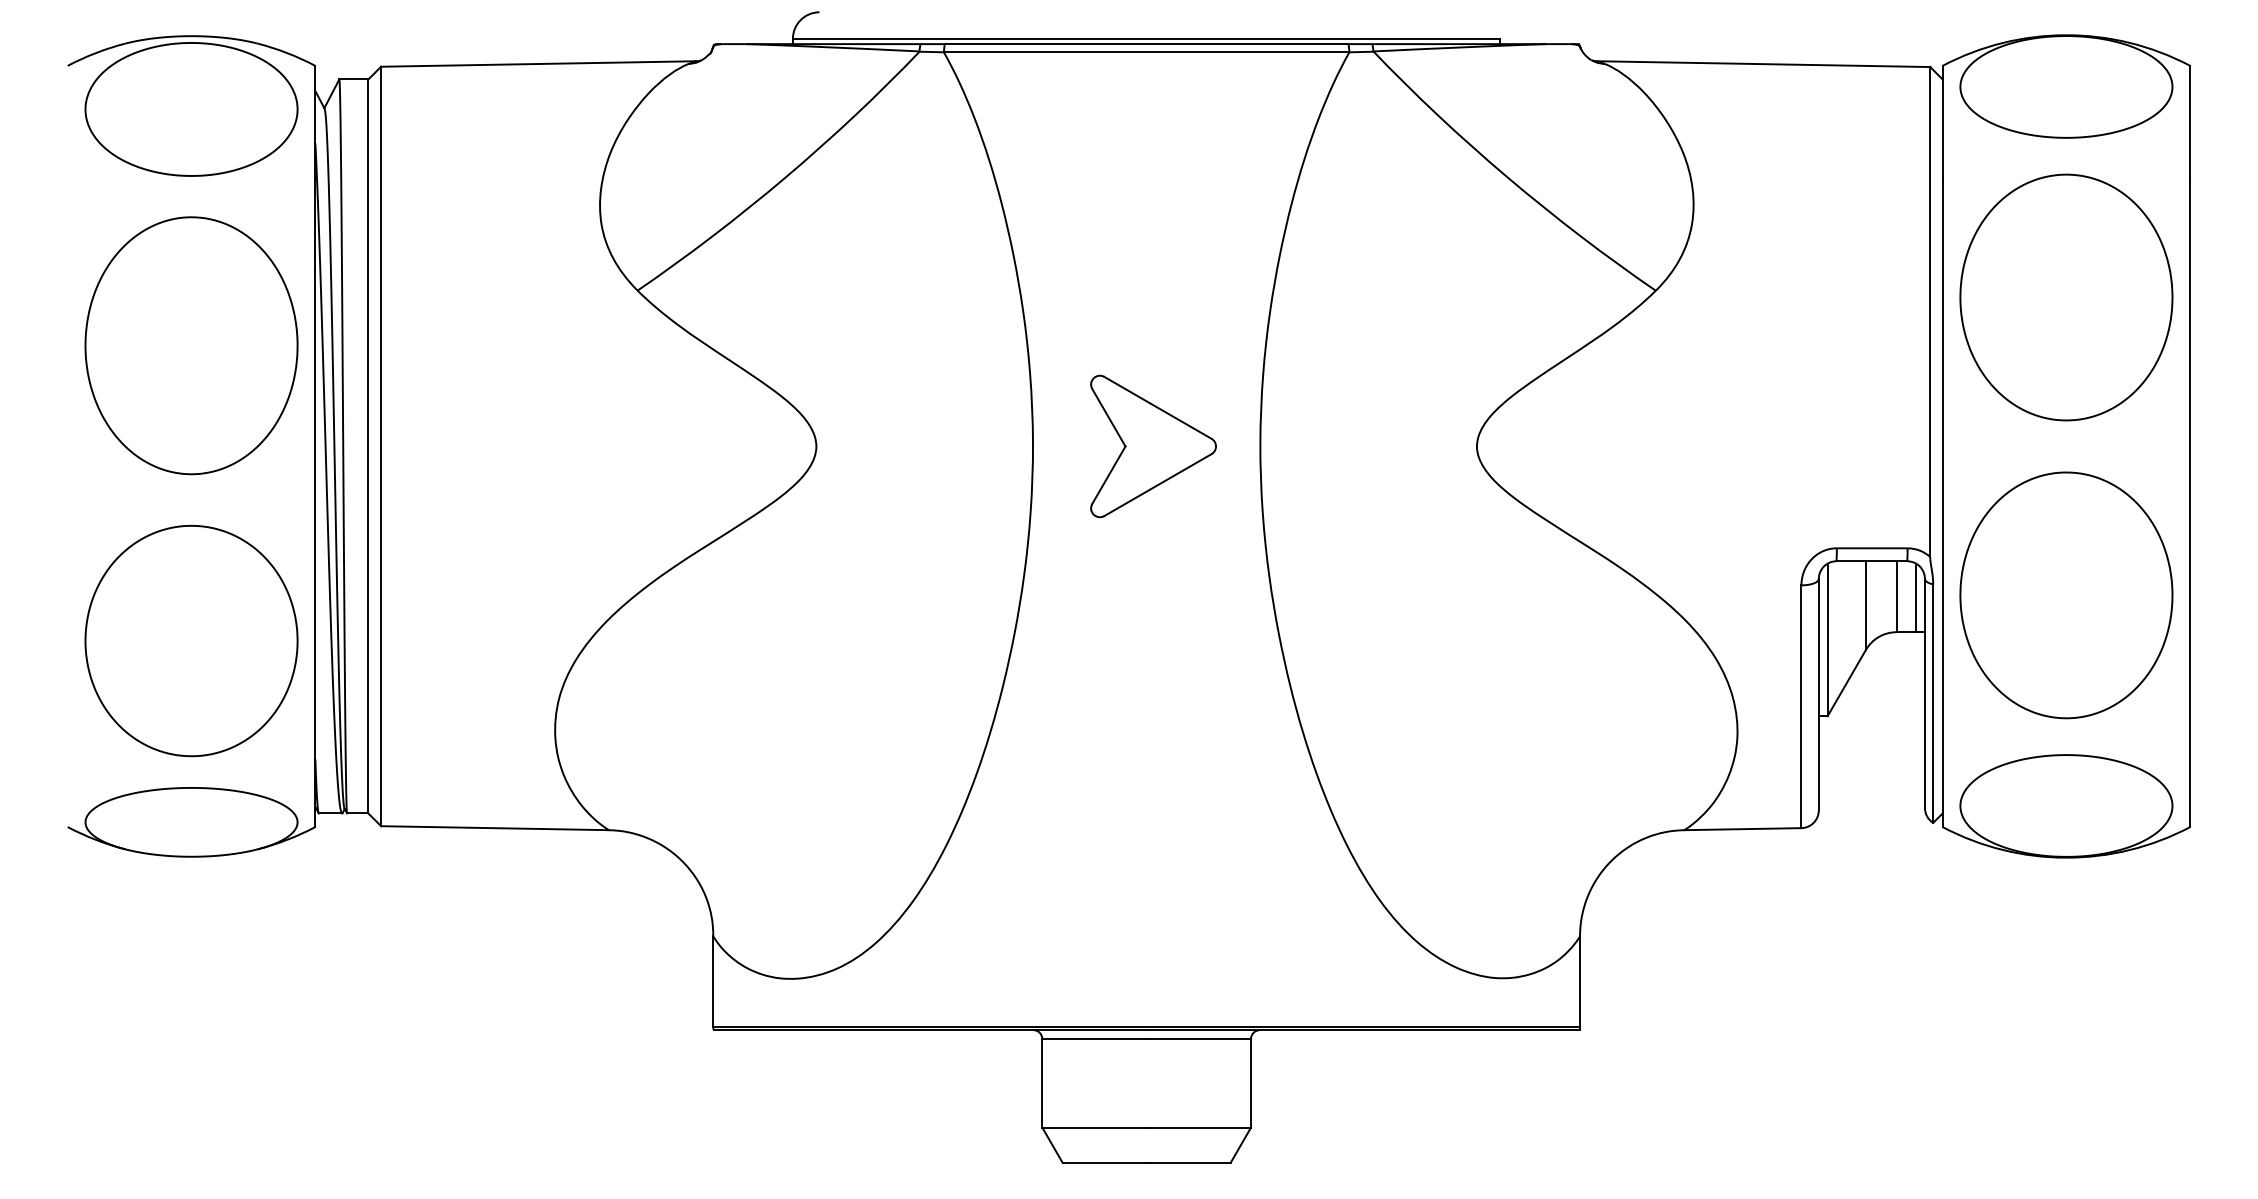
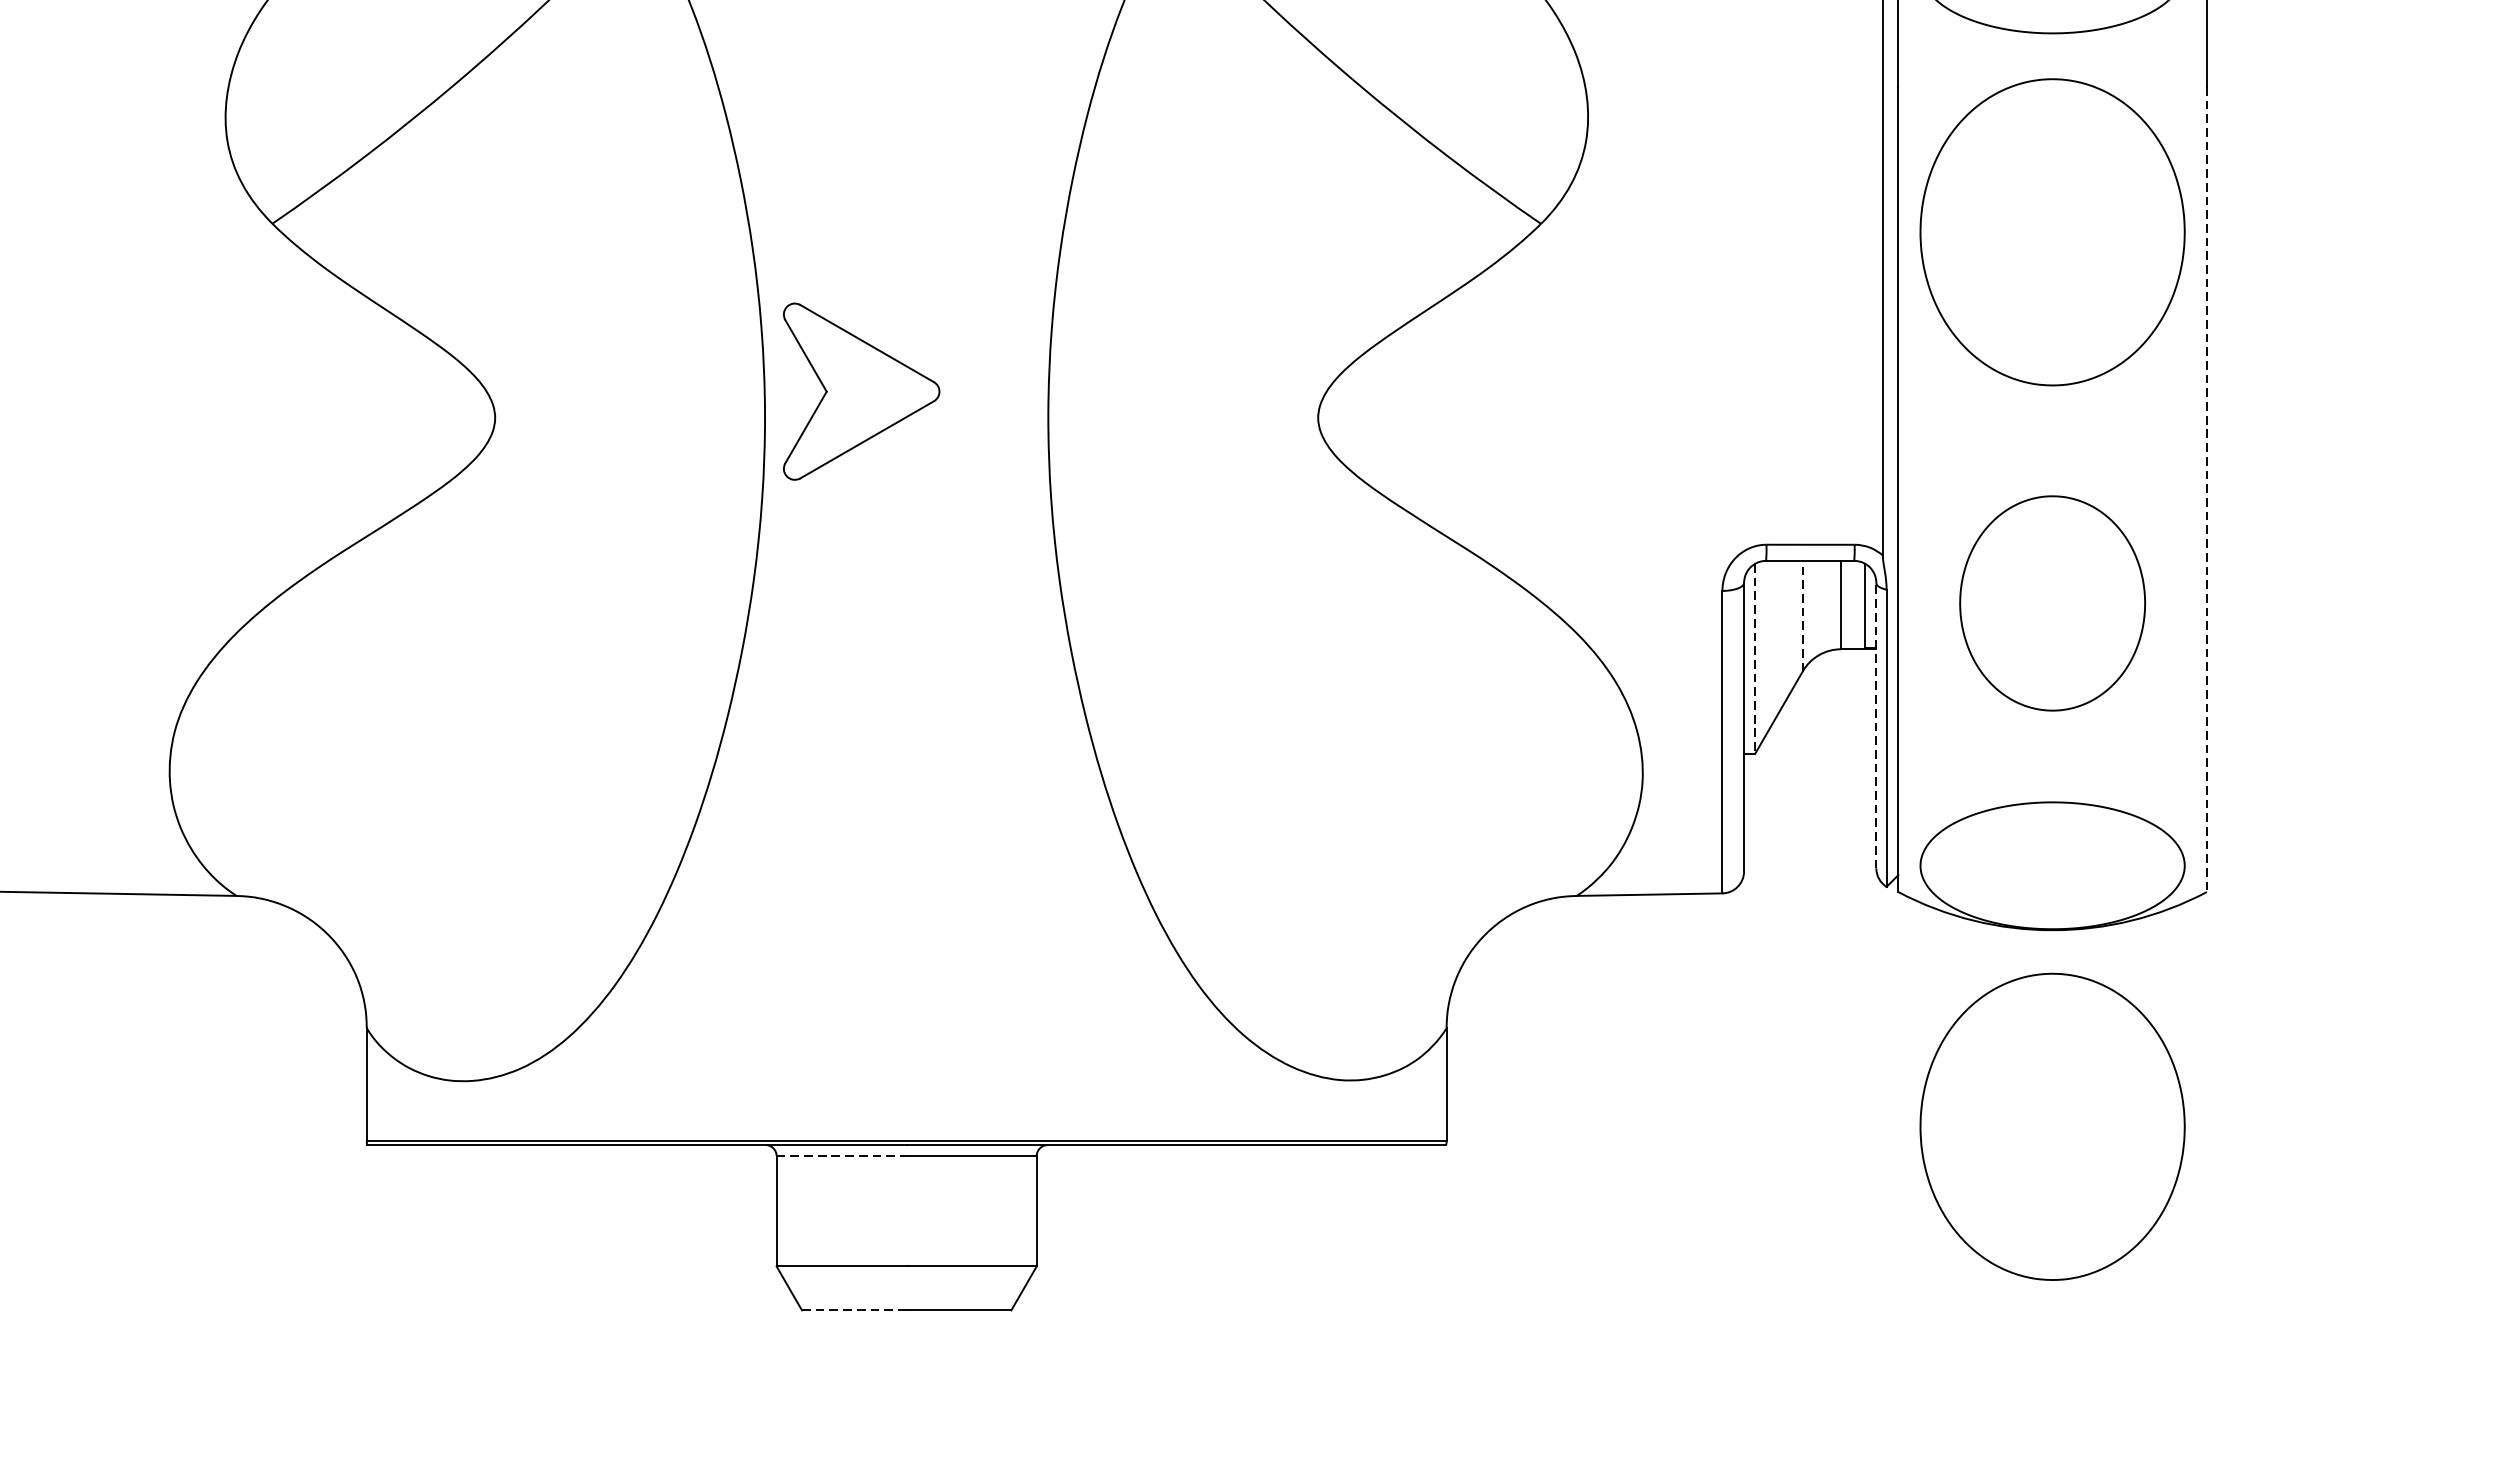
part: (1153, 446) -> (861, 391), moved
line: (2190, 504) -> (2207, 490), solid -> dashed
part: (2066, 595) -> (2052, 603), size x0.7
line: (1865, 605) -> (1802, 616), solid -> dashed
line: (1827, 640) -> (1754, 659), solid -> dashed
line: (1924, 693) -> (1875, 725), solid -> dashed
part: (2066, 1015) -> (2052, 1126), added
line: (1095, 1039) -> (842, 1156), solid -> dashed
line: (1105, 1162) -> (855, 1309), solid -> dashed

